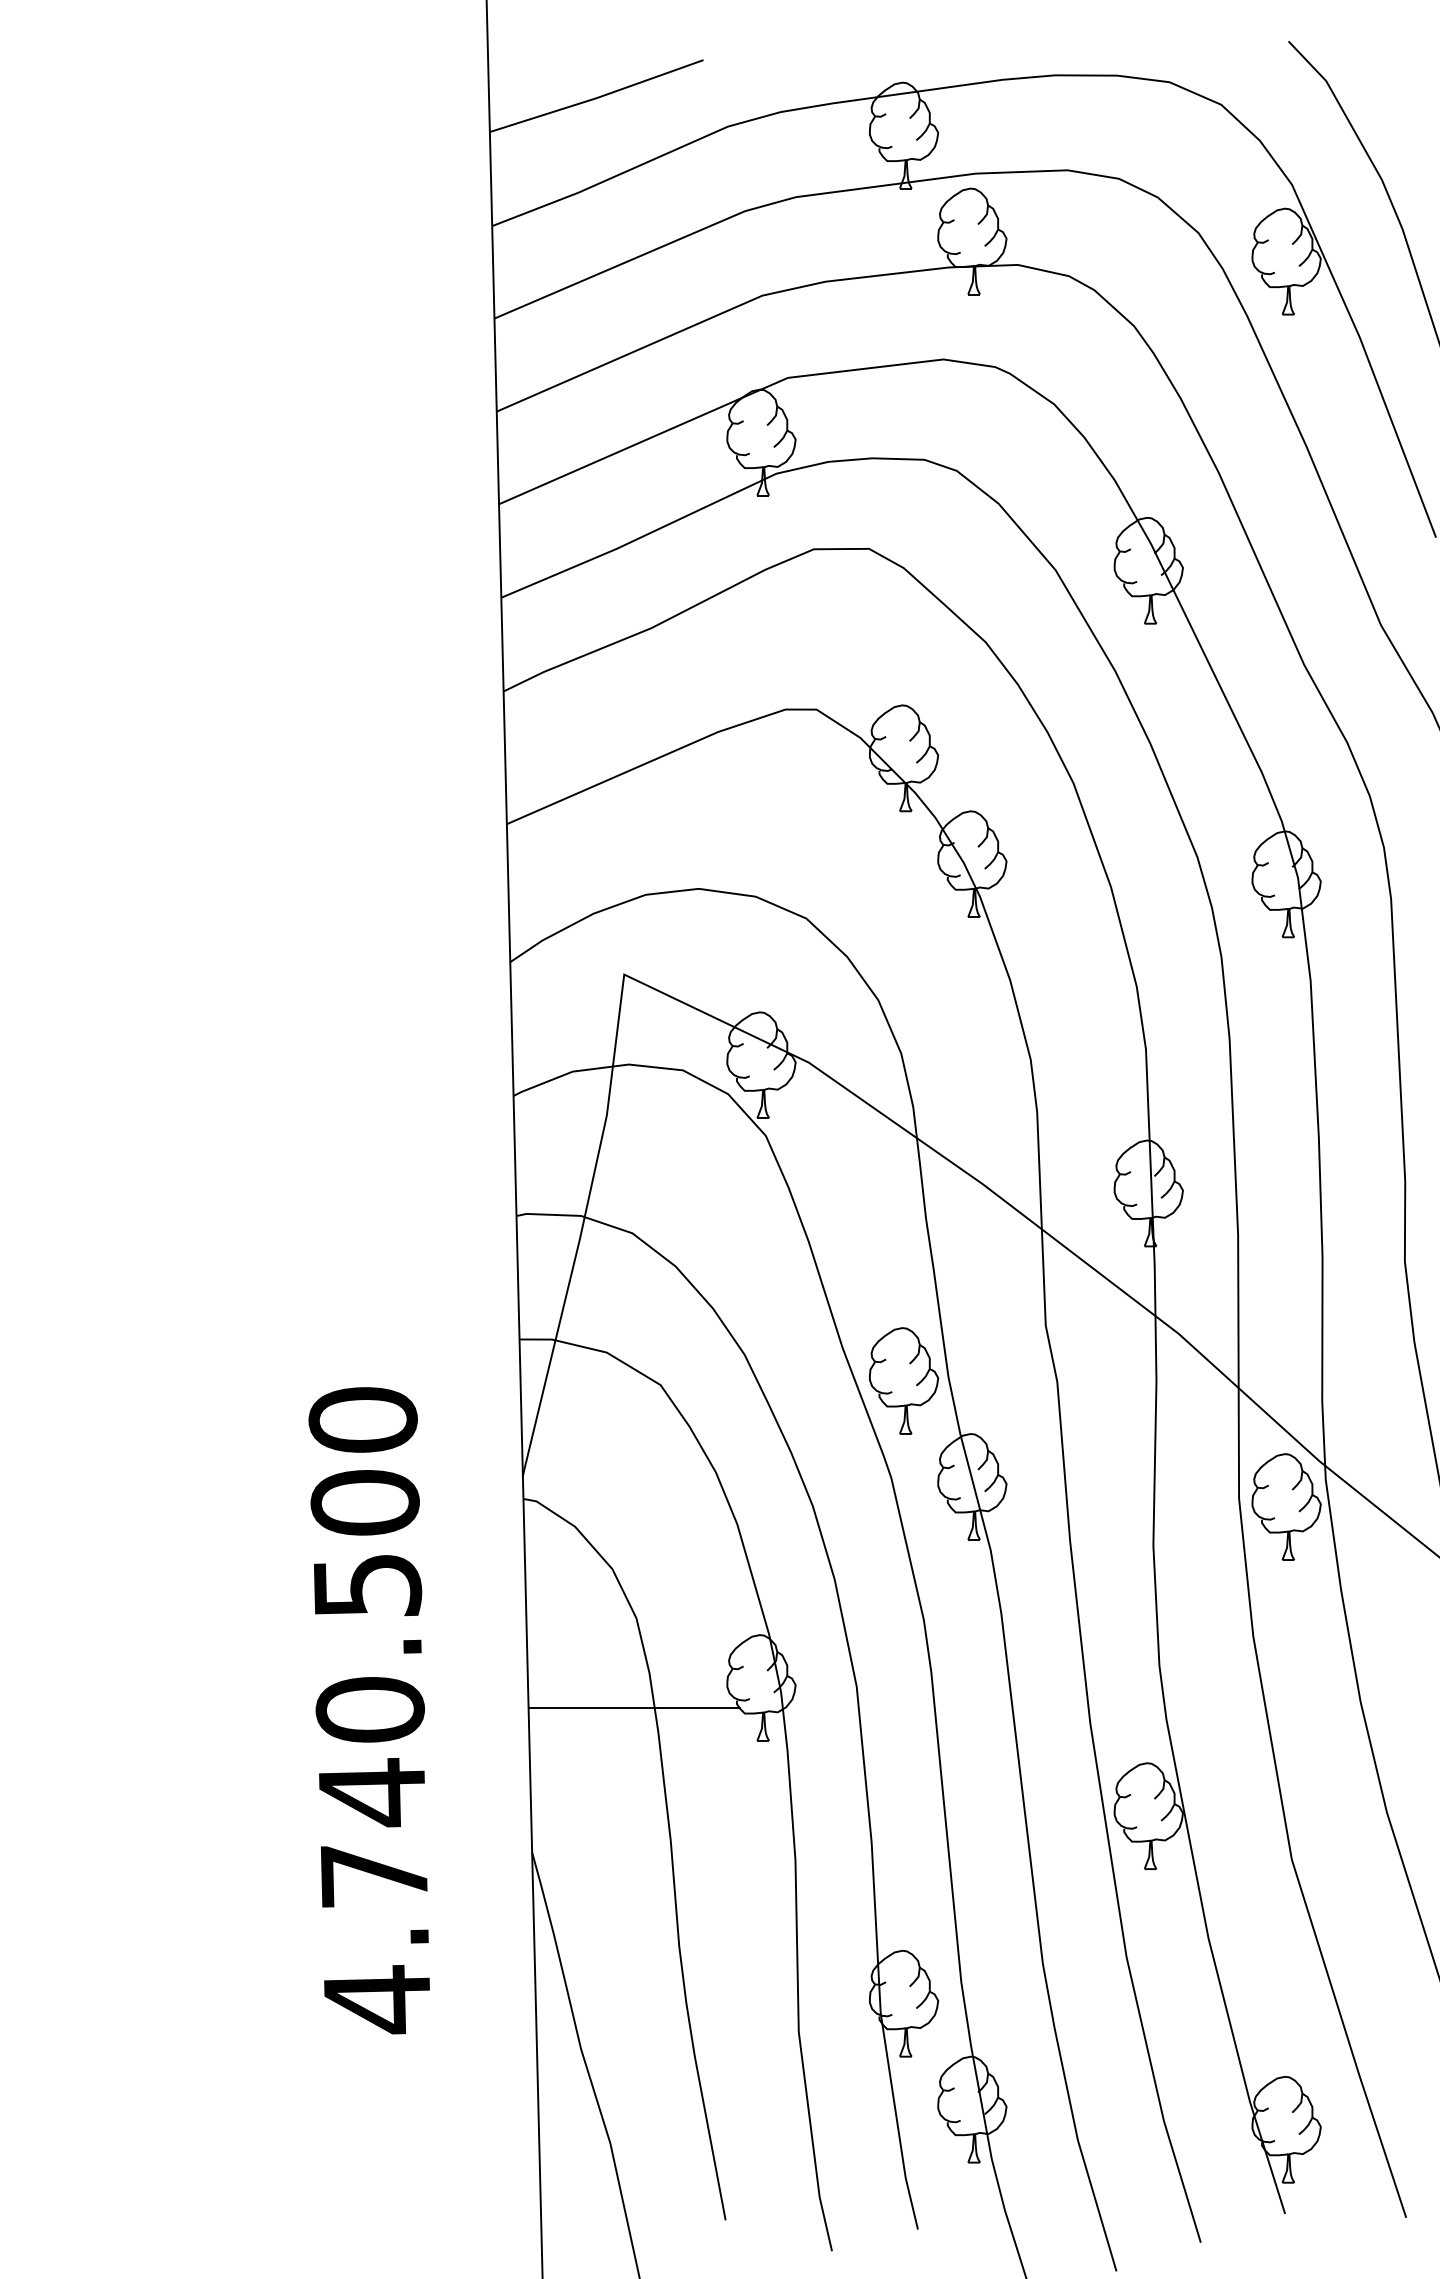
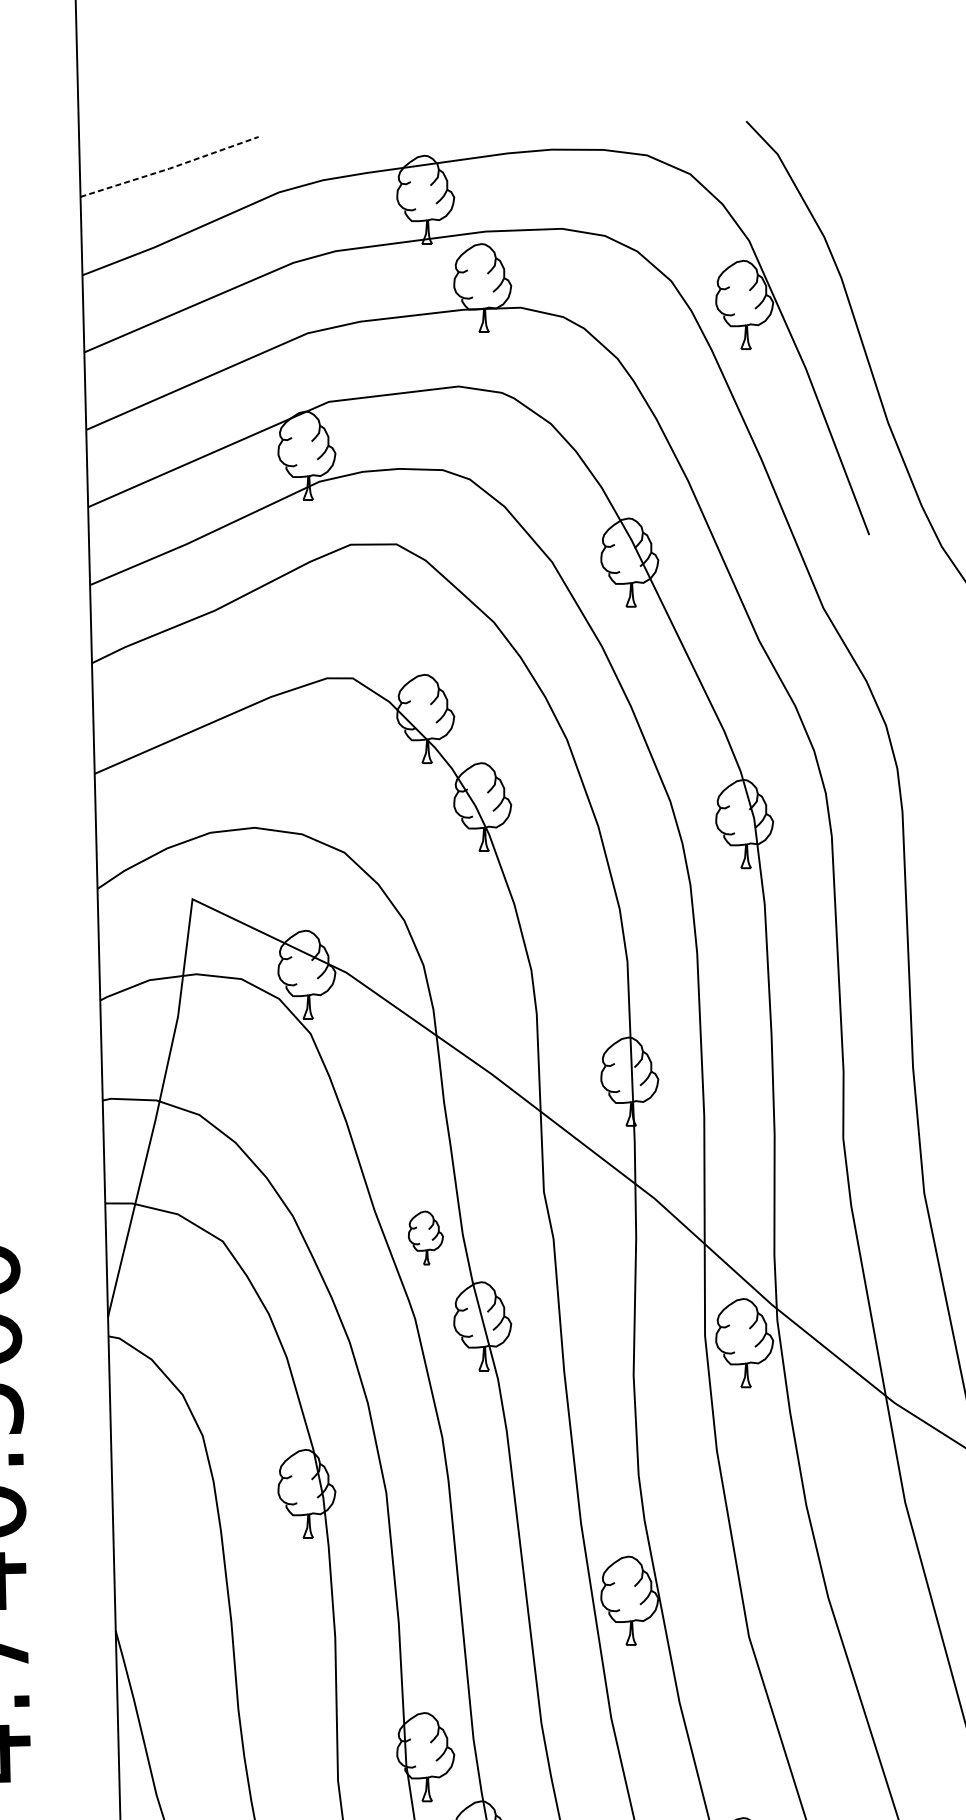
line: (596, 98) -> (169, 168), solid -> dashed
part: (904, 1380) -> (426, 1237), size x0.6
line: (633, 1708) -> (200, 1511), removed

